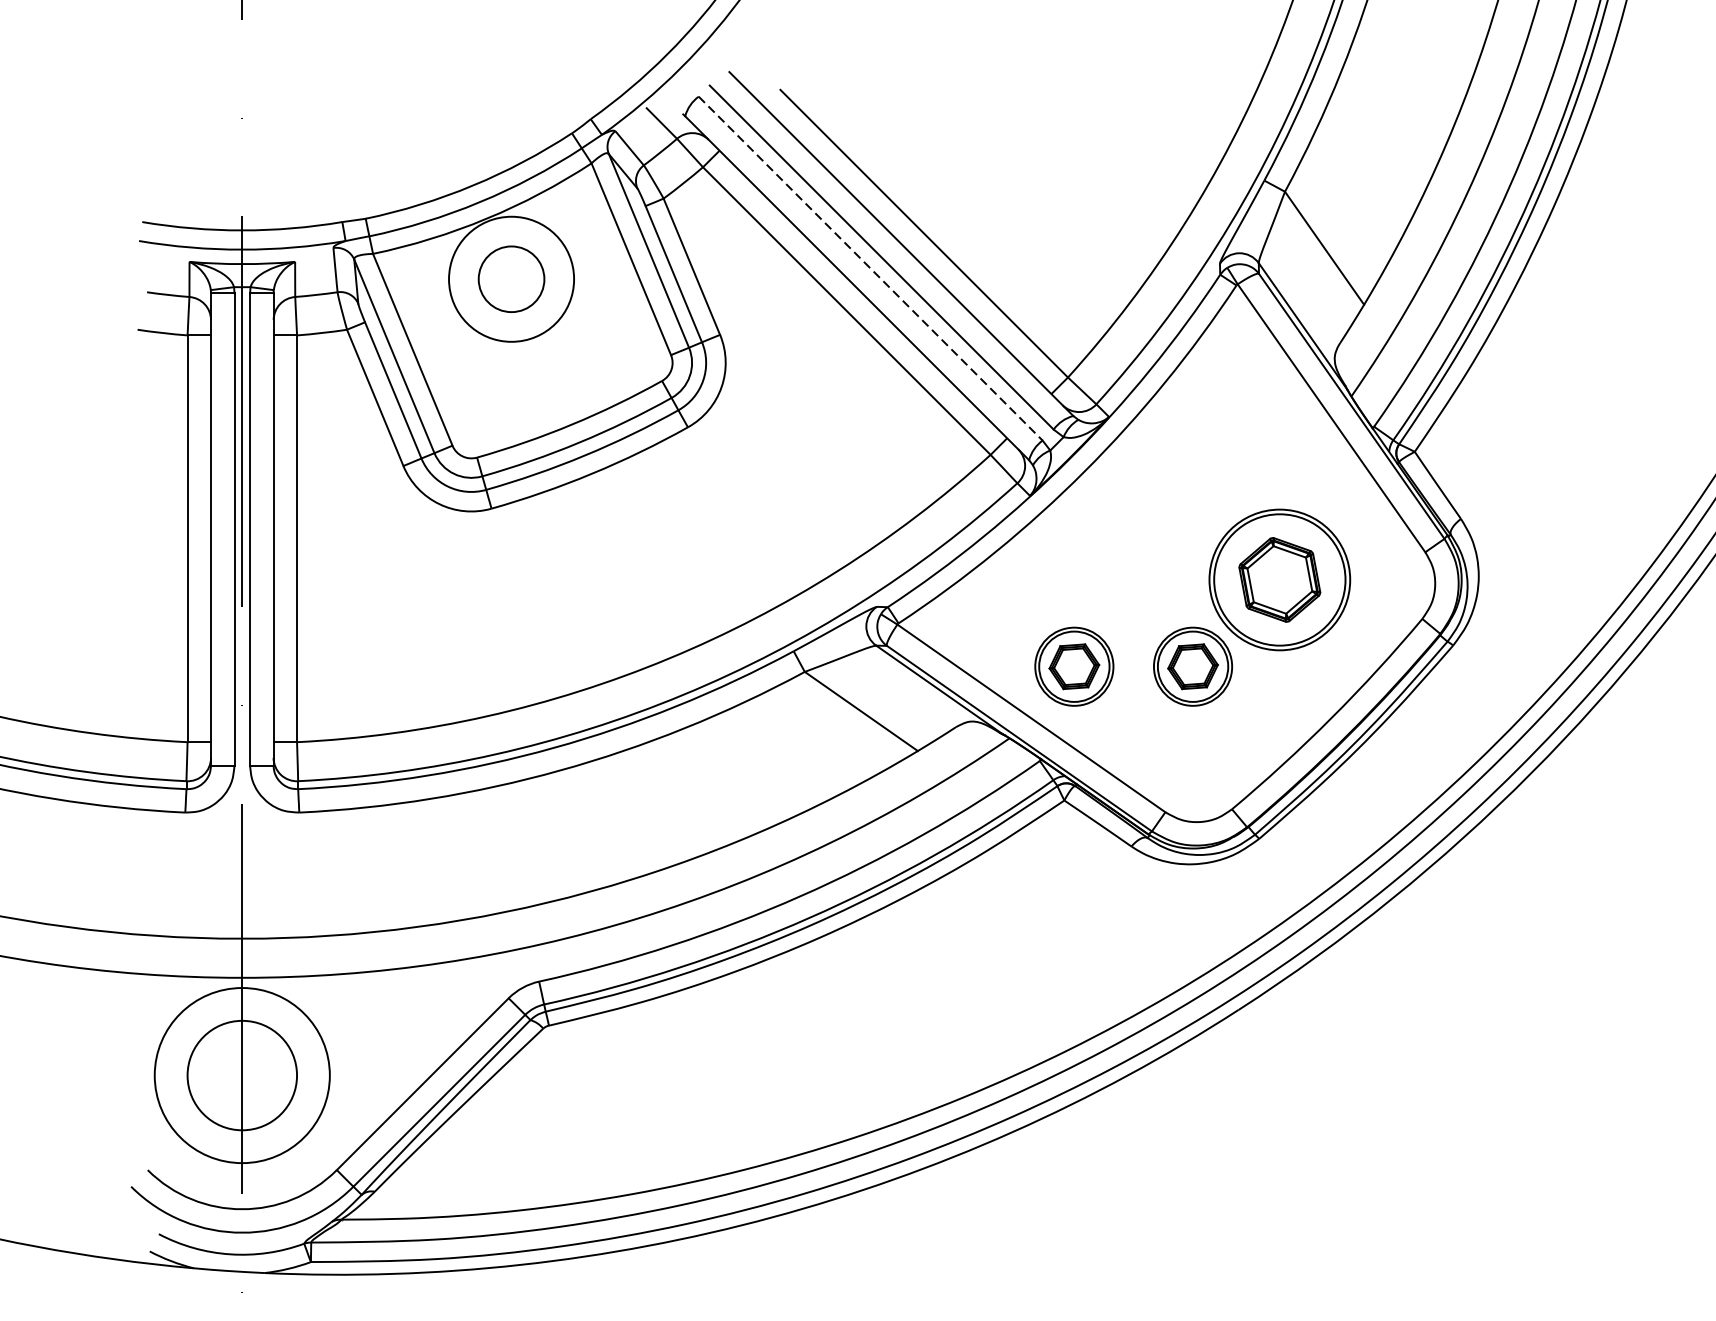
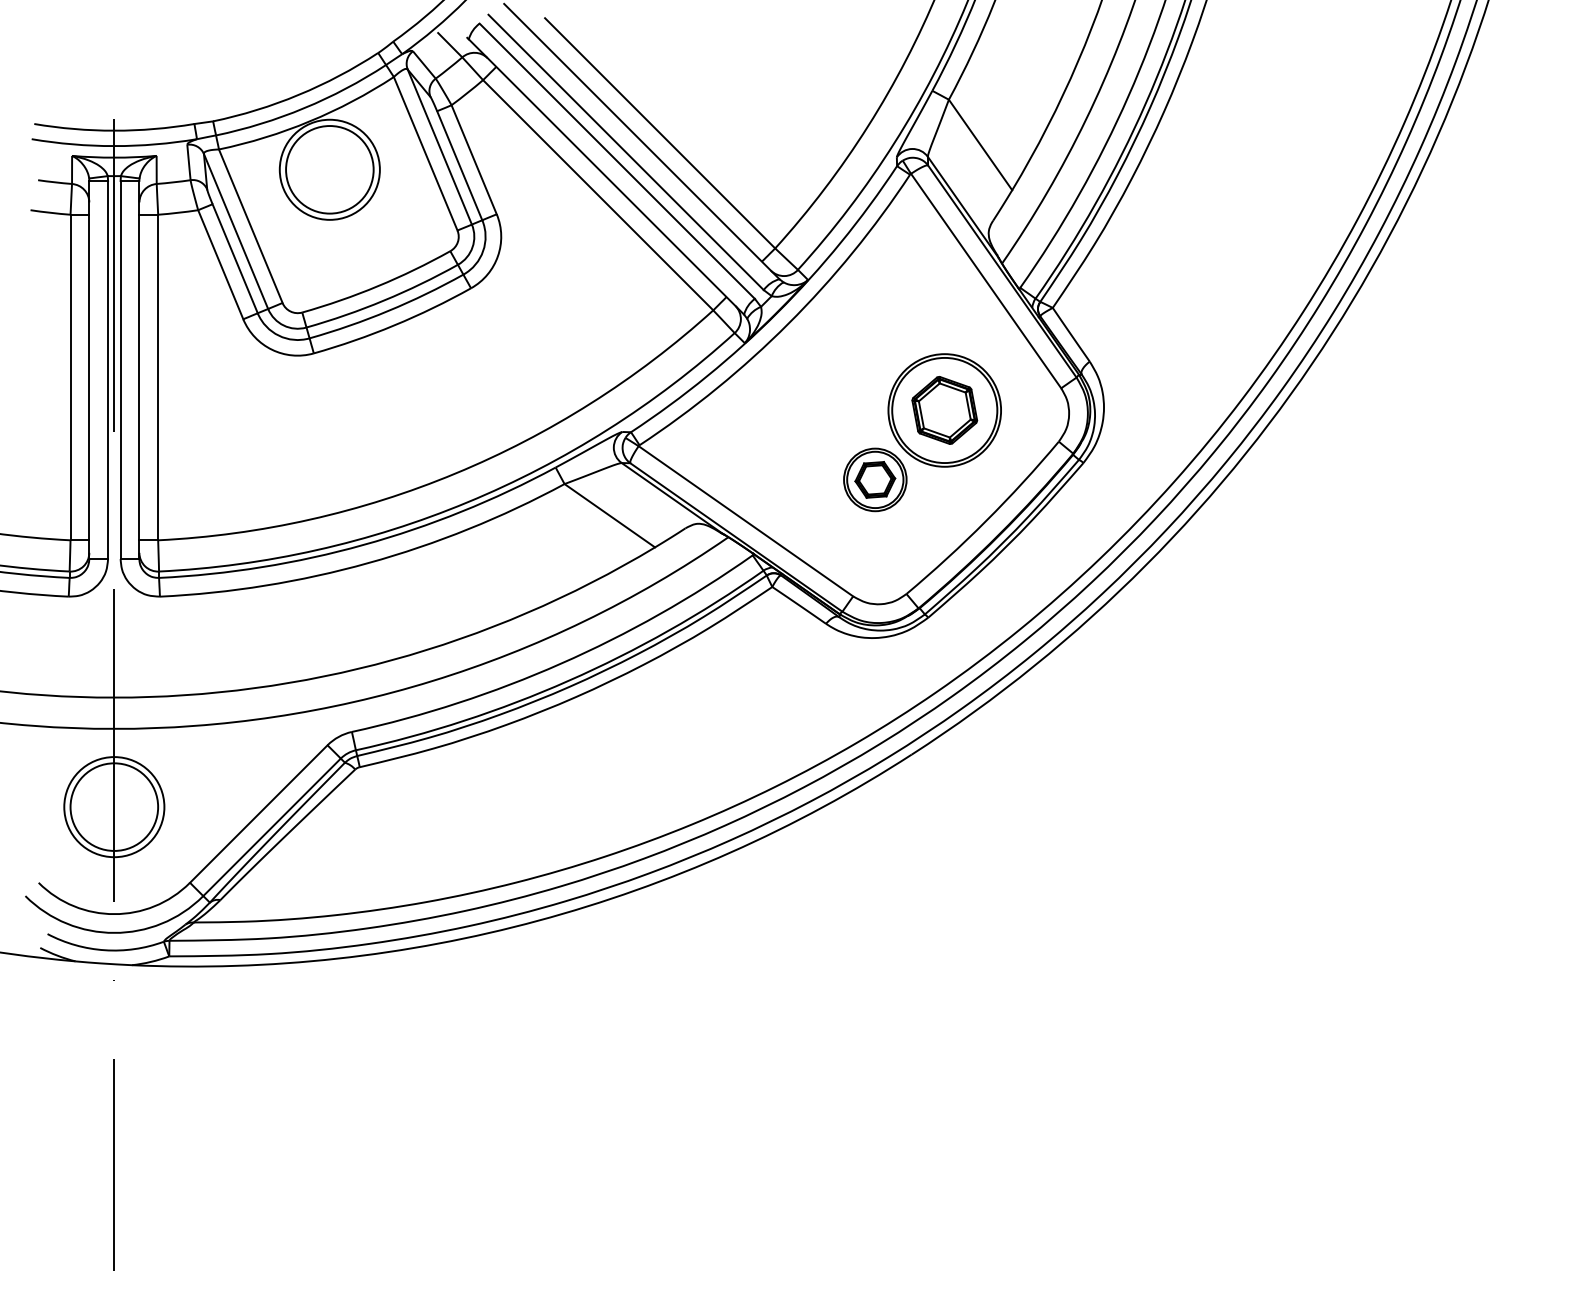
line: (870, 268) -> (617, 161), dashed -> solid
circle: (511, 278) -> (329, 169), size x1.67
part: (1074, 666) -> (780, 479), removed
circle: (242, 1076) -> (114, 807), size x0.71

